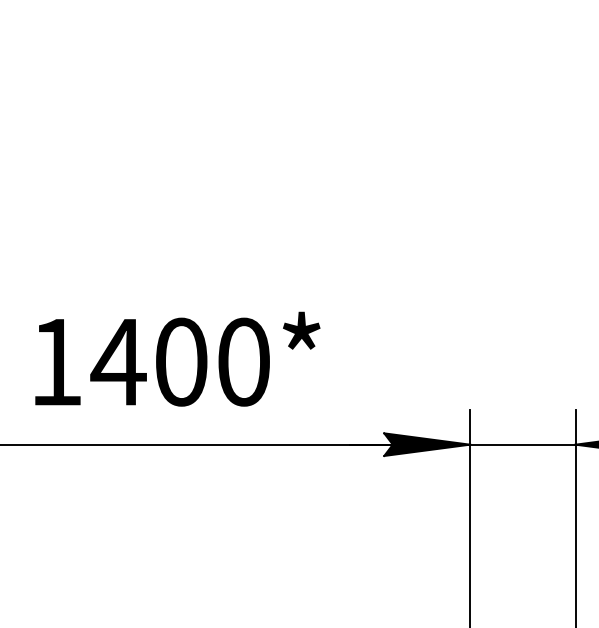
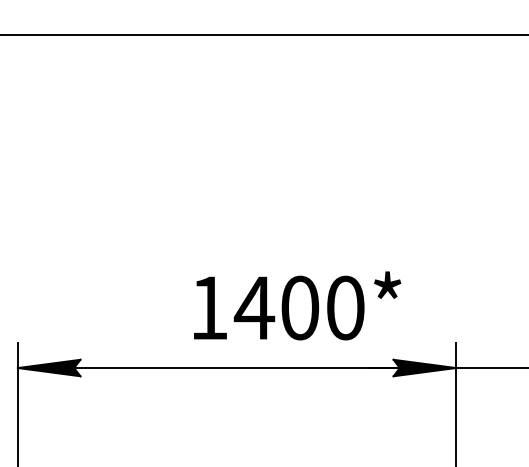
text: (177, 358) -> (297, 305), moved

